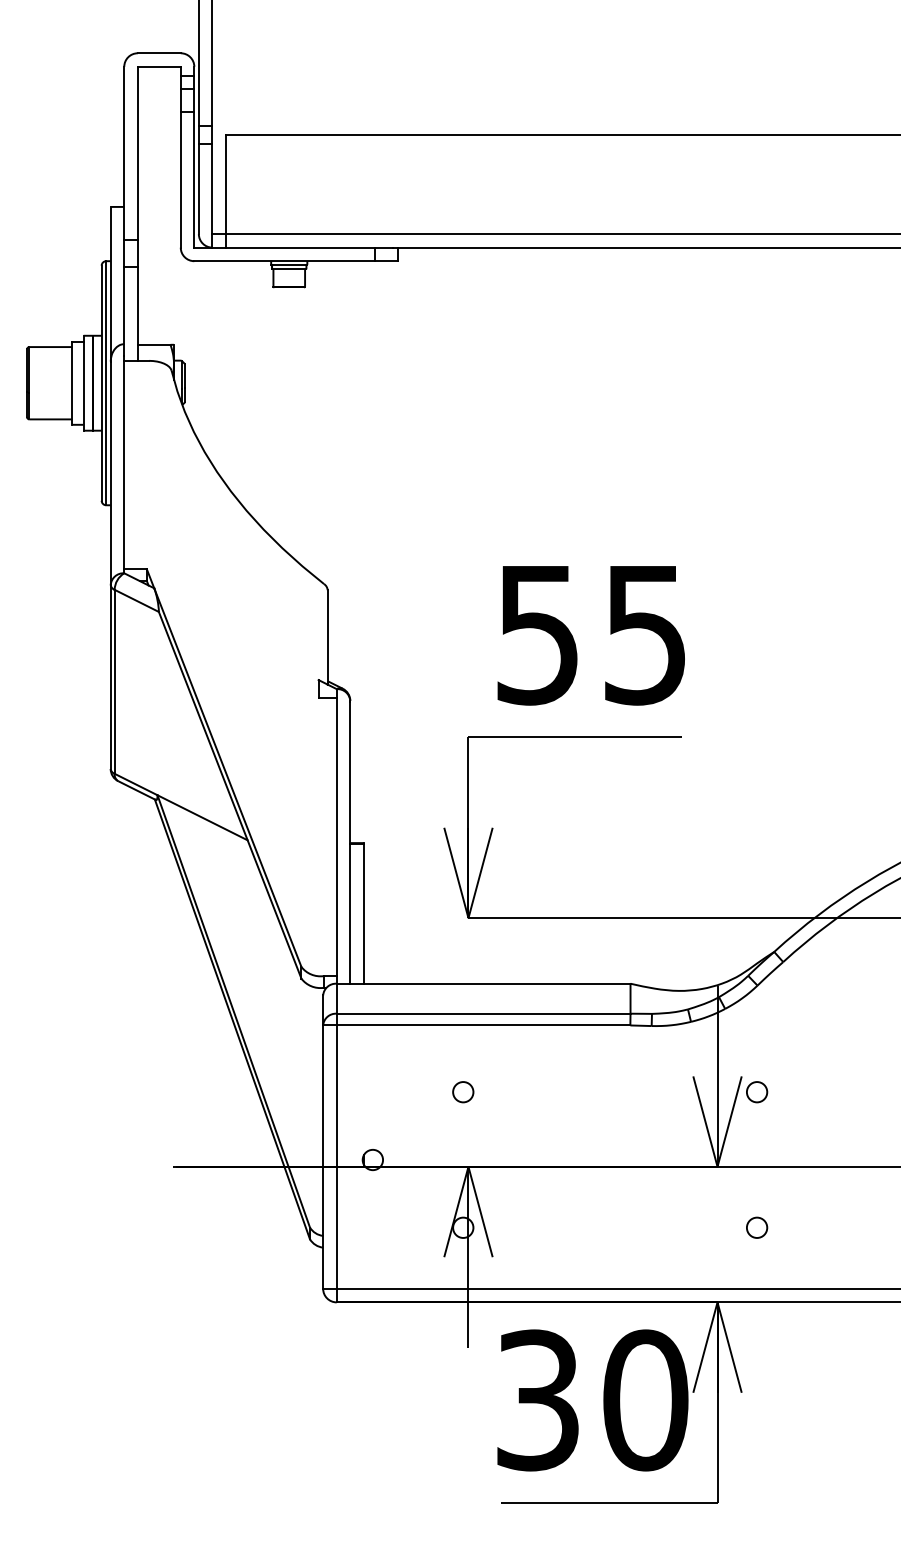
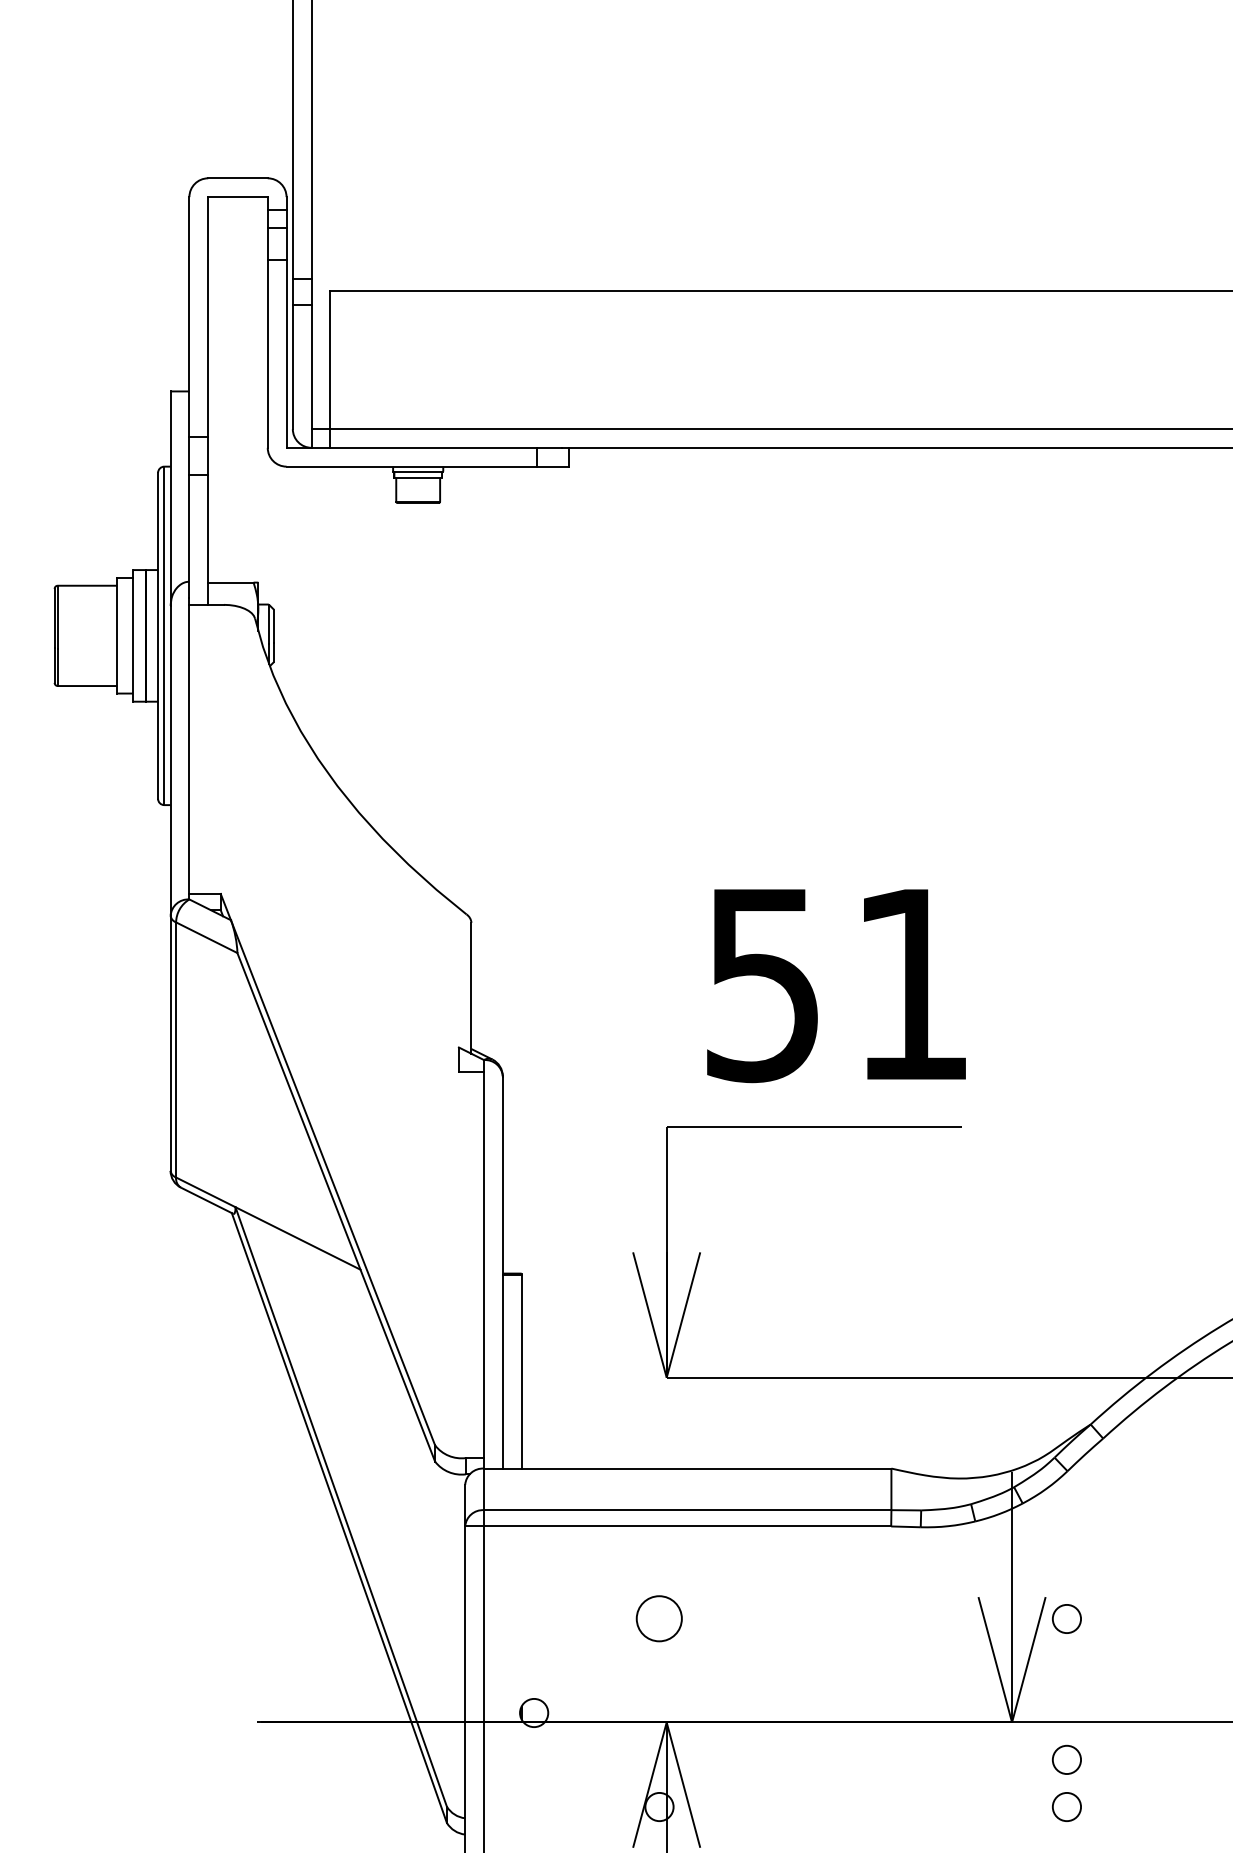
text: (644, 635) -> (910, 985), 55 -> 51
circle: (463, 1092) -> (659, 1619), size x1.6
circle: (757, 1193) -> (1067, 1759), added

